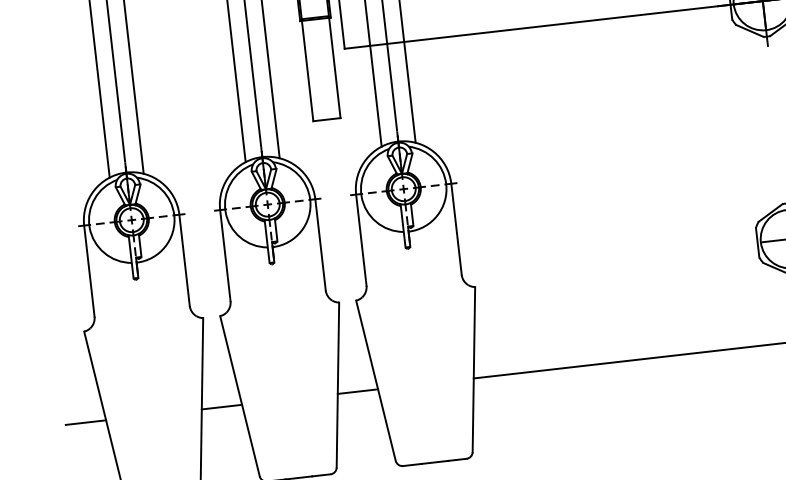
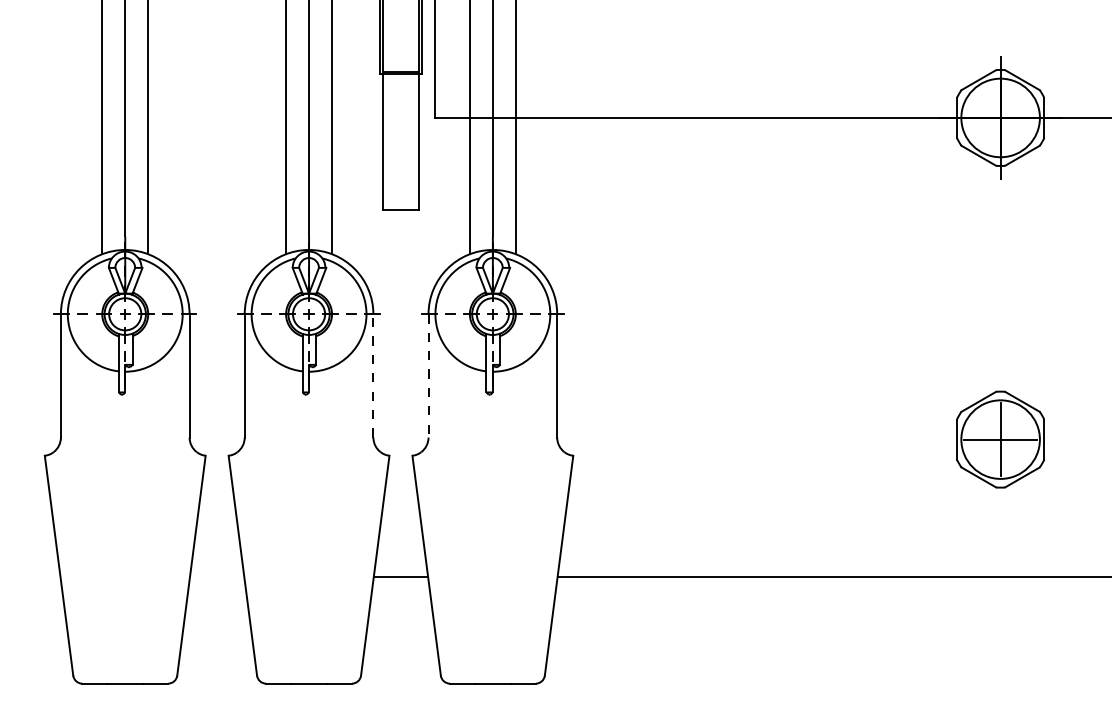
line: (361, 239) -> (428, 375), solid -> dashed
line: (320, 244) -> (373, 375), solid -> dashed
line: (221, 407) -> (216, 577), removed
line: (86, 422) -> (33, 577), removed

